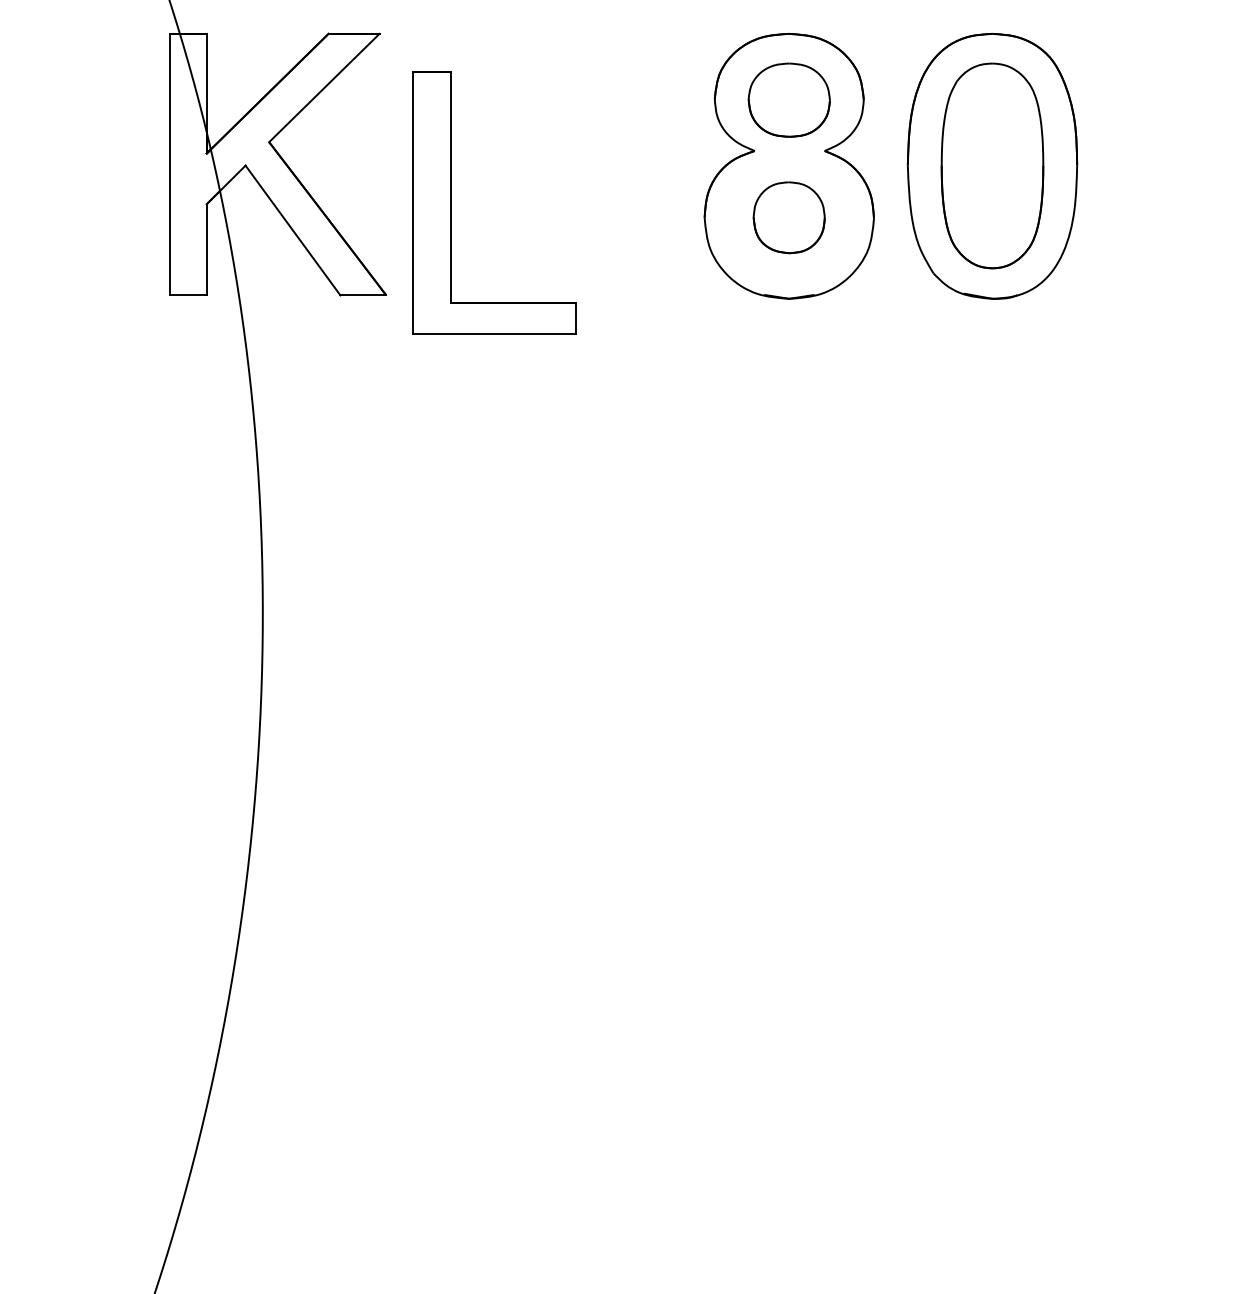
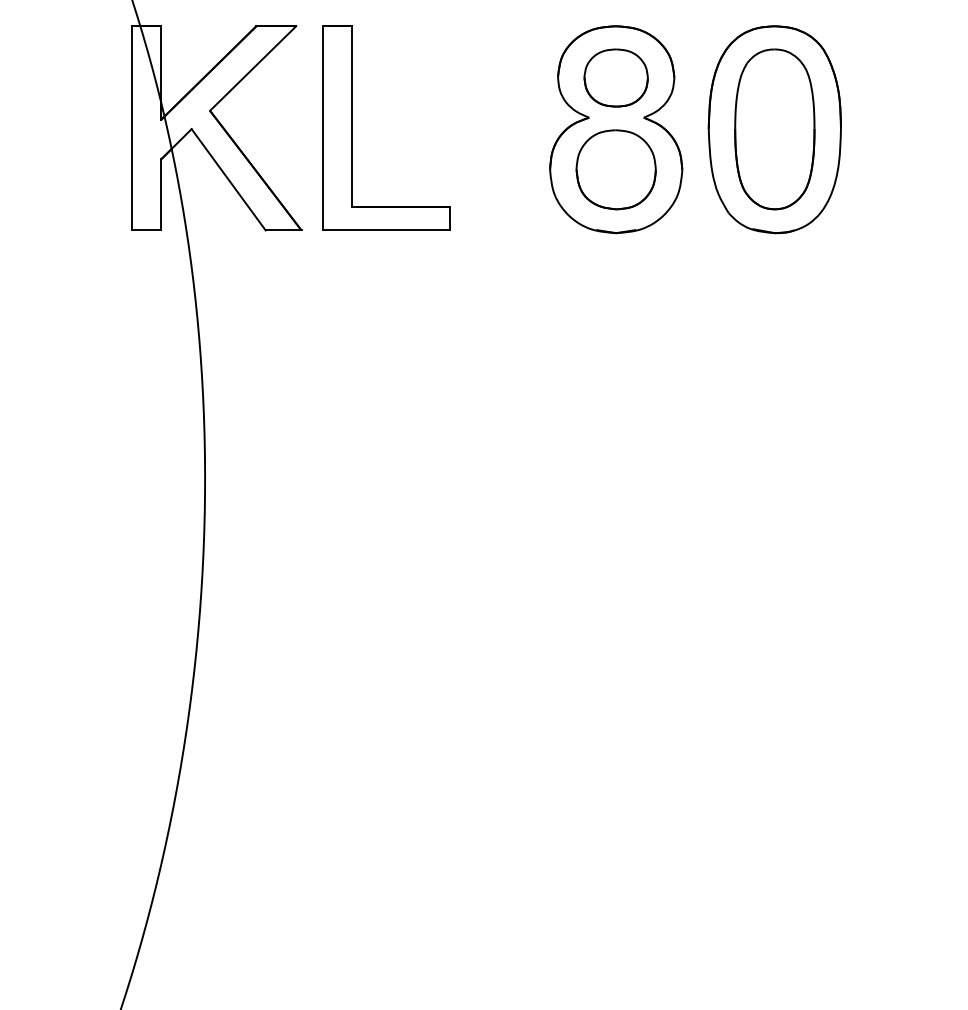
part: (451, 201) -> (352, 127), moved
part: (788, 217) -> (615, 169), size x1.43

